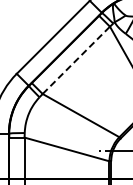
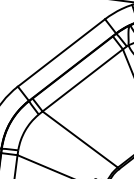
line: (76, 60) -> (82, 80), dashed -> solid

